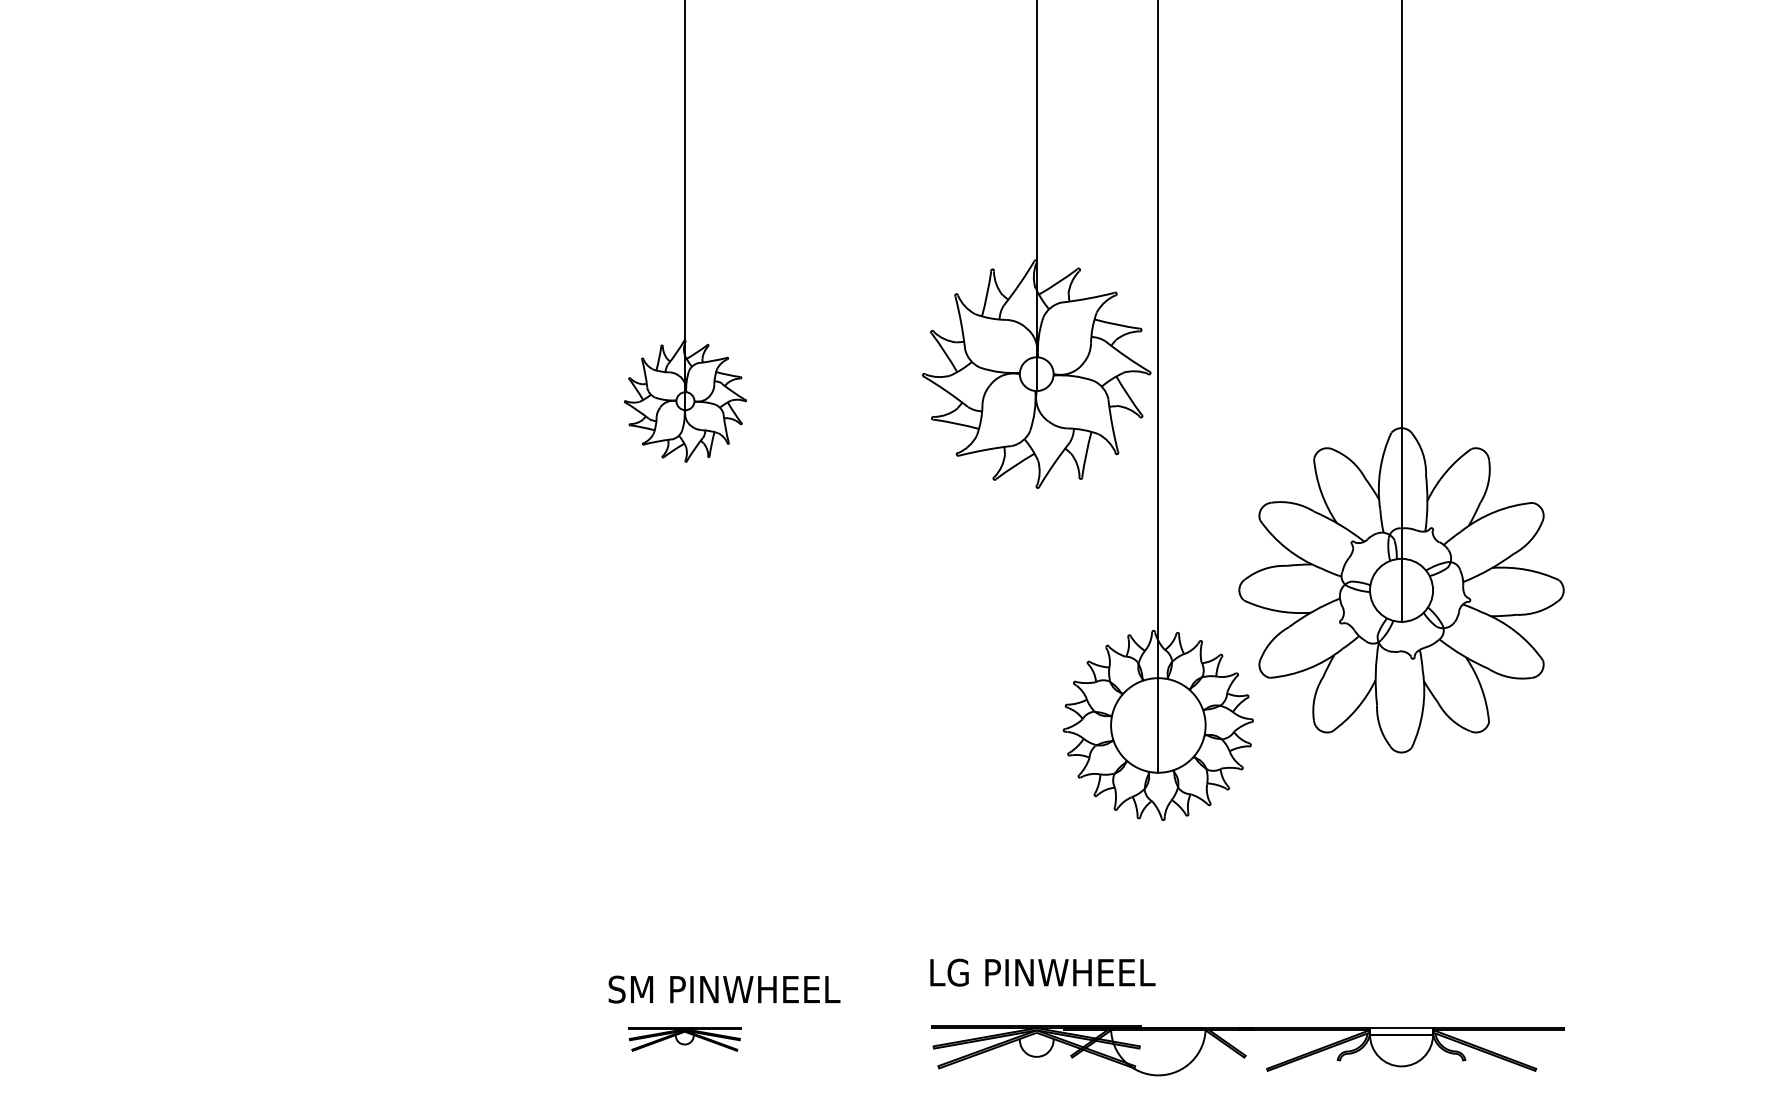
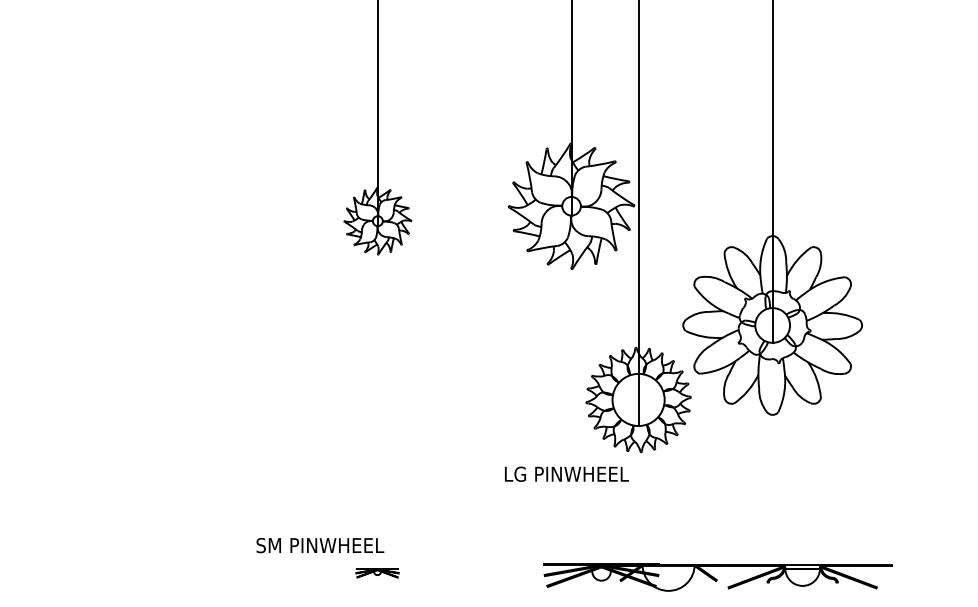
text: (1042, 971) -> (566, 473), moved
text: (724, 989) -> (320, 545), moved
part: (684, 1040) -> (377, 573), size x0.7
part: (1247, 1051) -> (717, 577), moved

